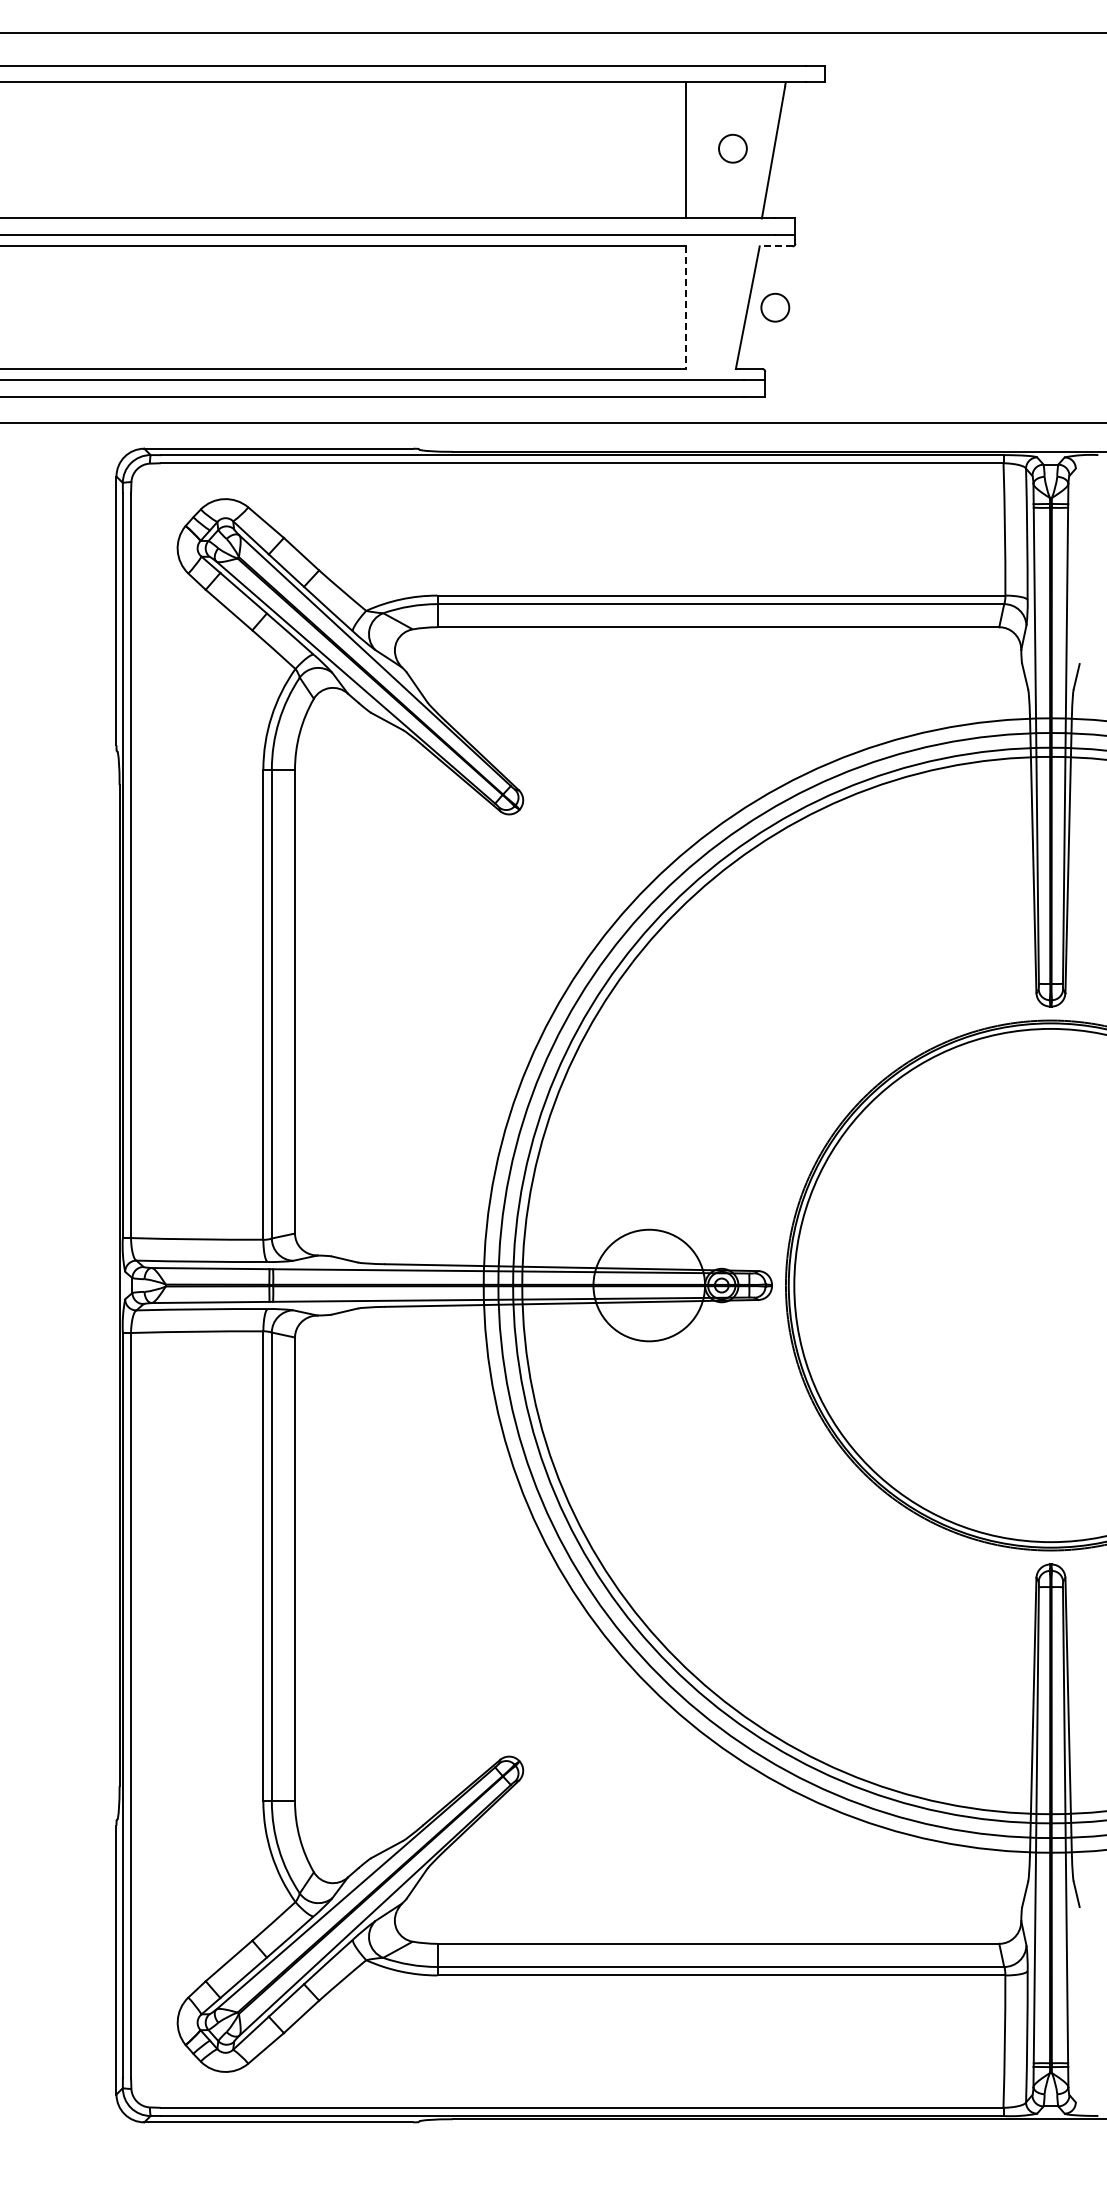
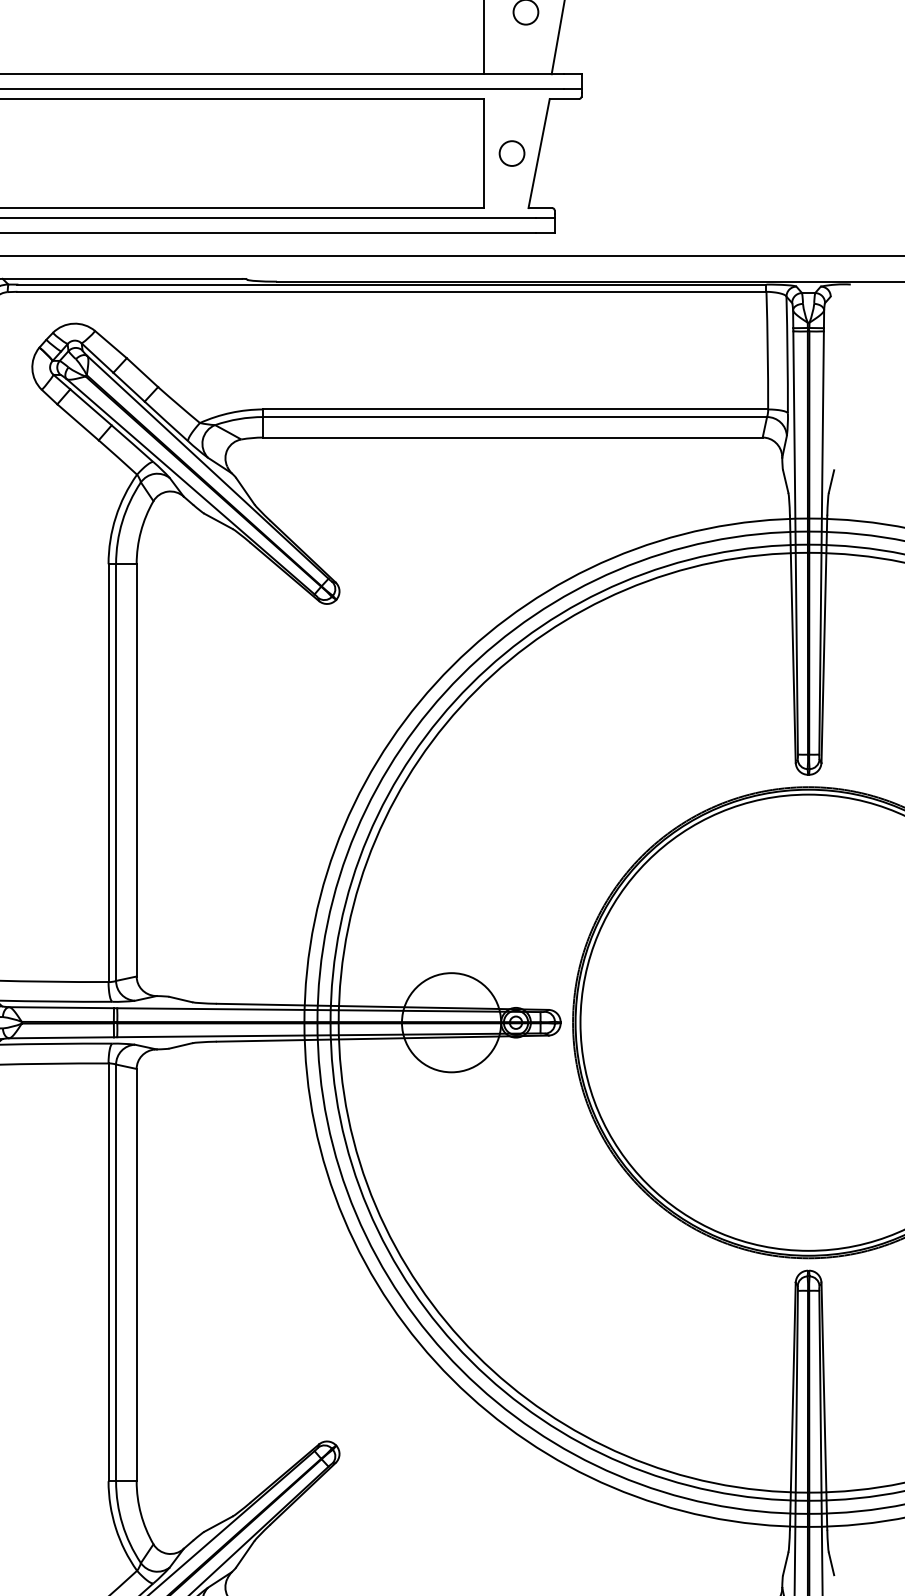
line: (775, 246) -> (563, 99), dashed -> solid
circle: (775, 307) -> (512, 153), moved
line: (685, 308) -> (483, 154), dashed -> solid

